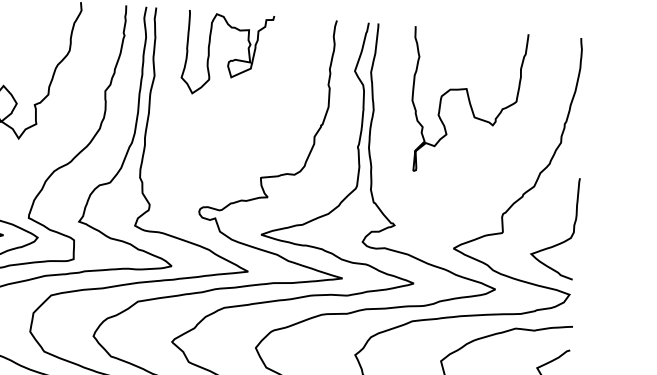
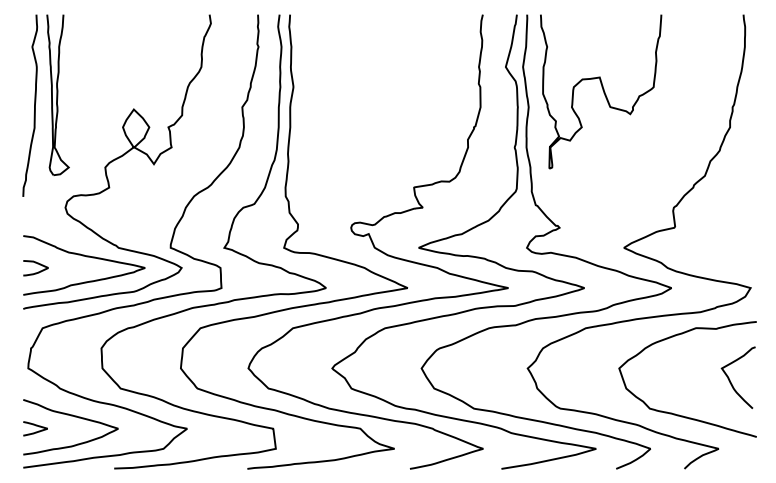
curve: (229, 60) -> (371, 65), removed
curve: (468, 101) -> (602, 90), moved
curve: (559, 242) -> (736, 233), removed

